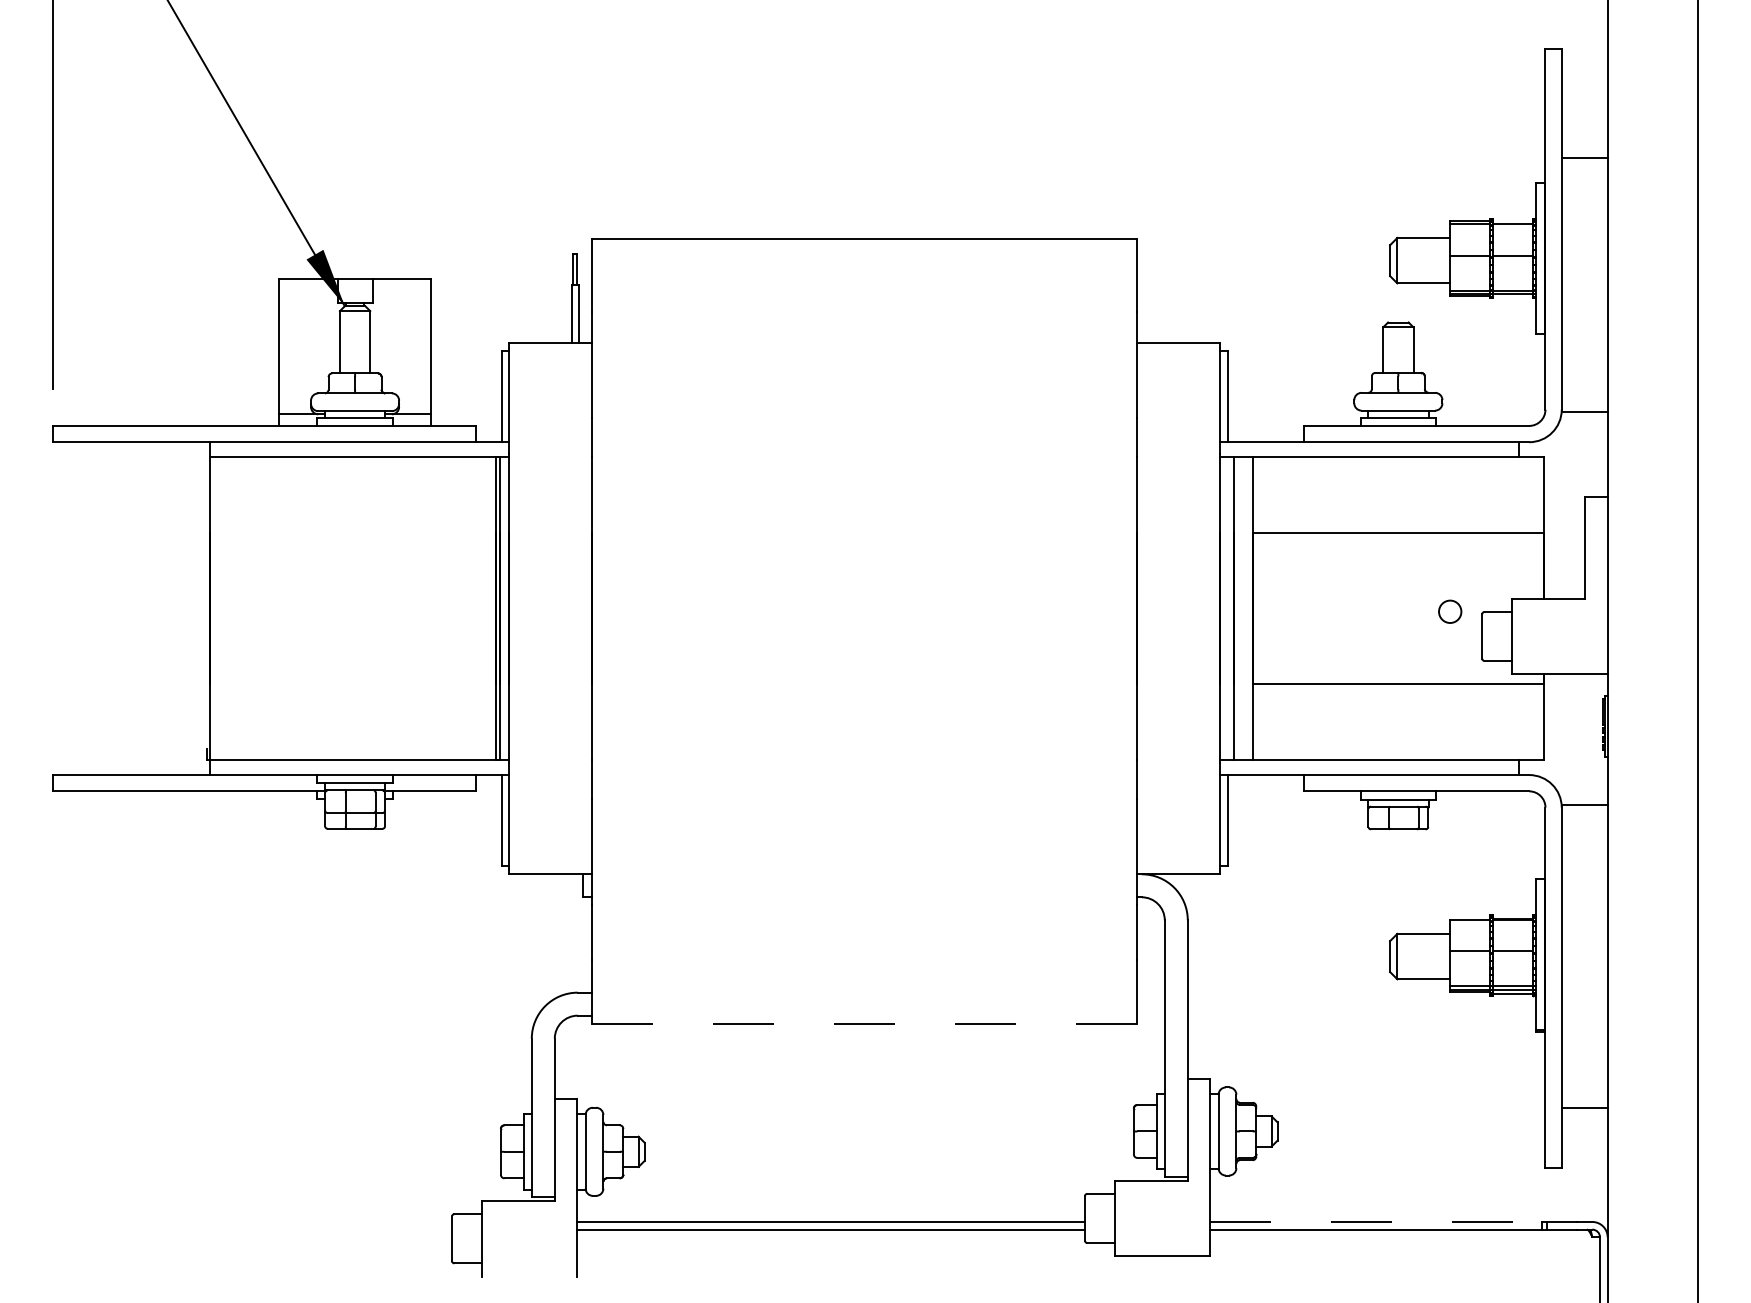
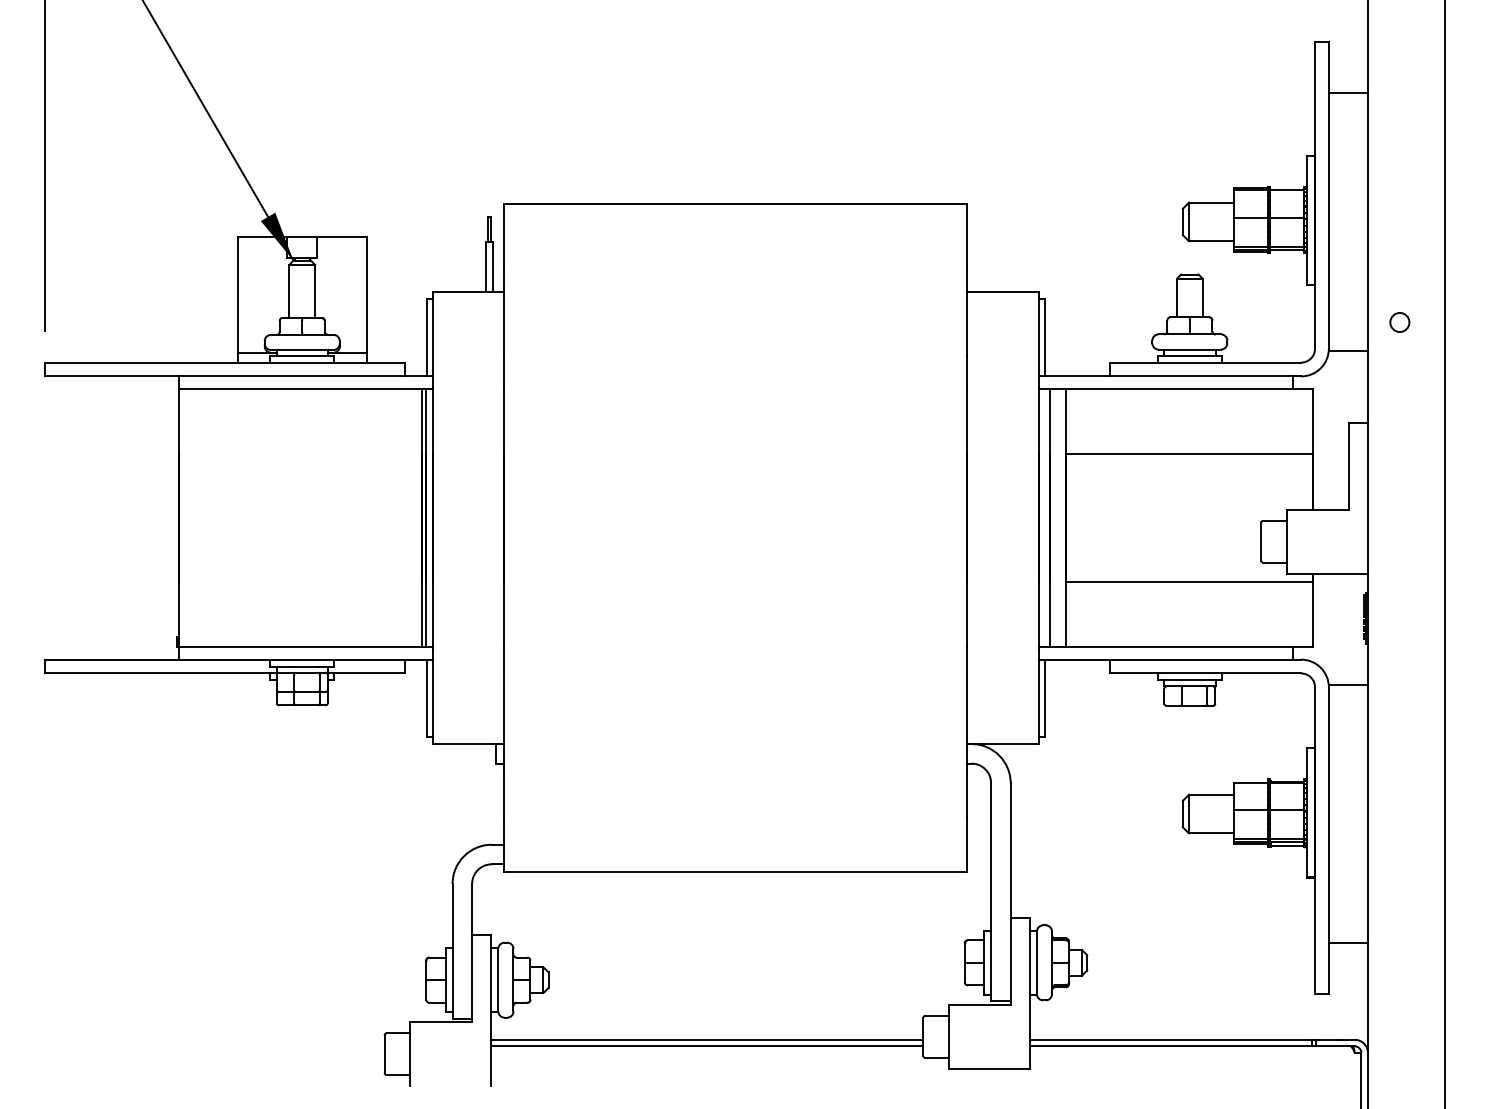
line: (1584, 158) -> (1348, 93), moved
circle: (1450, 611) -> (1400, 322), moved
line: (864, 1024) -> (735, 871), dashed -> solid
line: (1376, 1221) -> (1171, 1039), dashed -> solid

